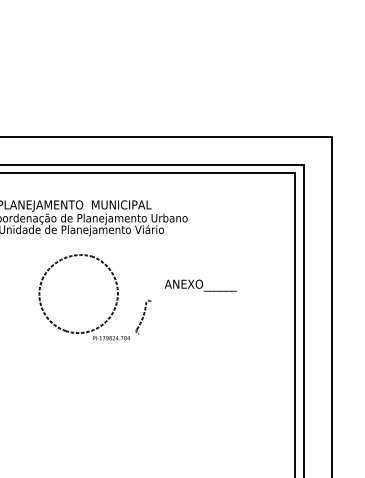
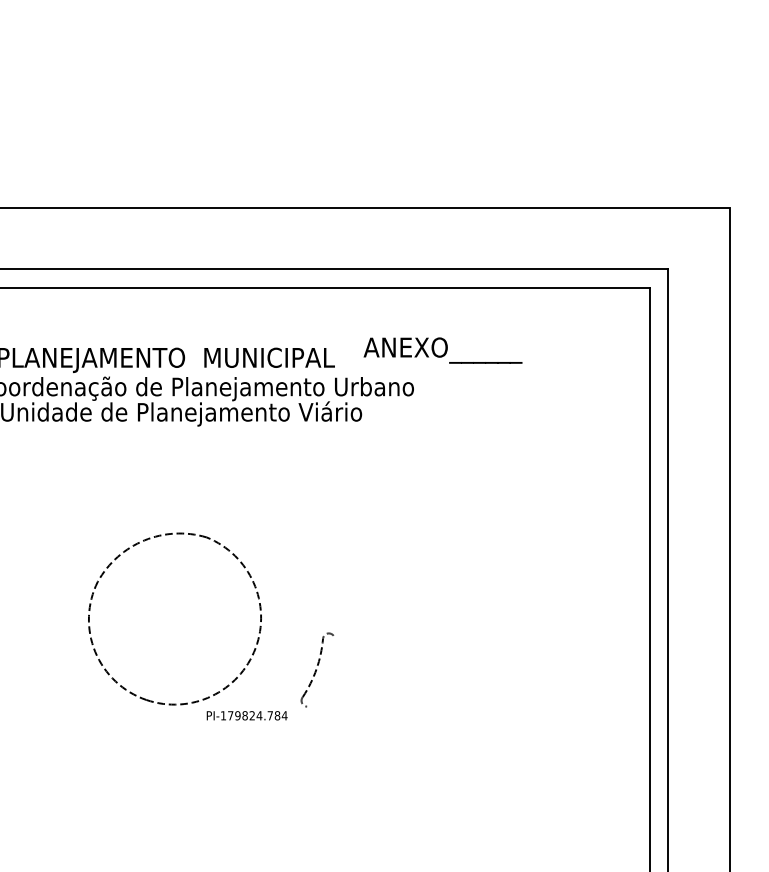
text: (200, 285) -> (442, 350), moved
part: (115, 303) -> (255, 639), moved

